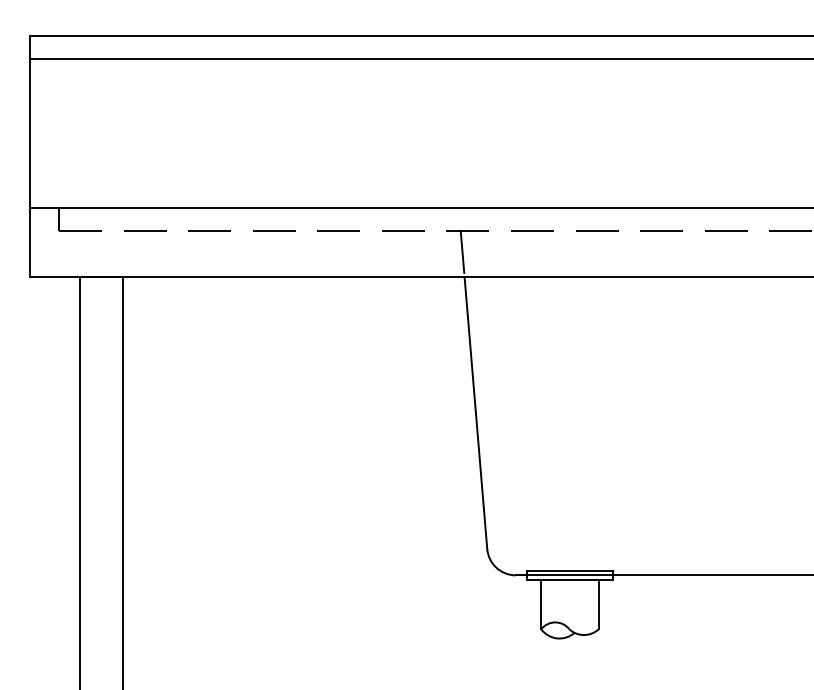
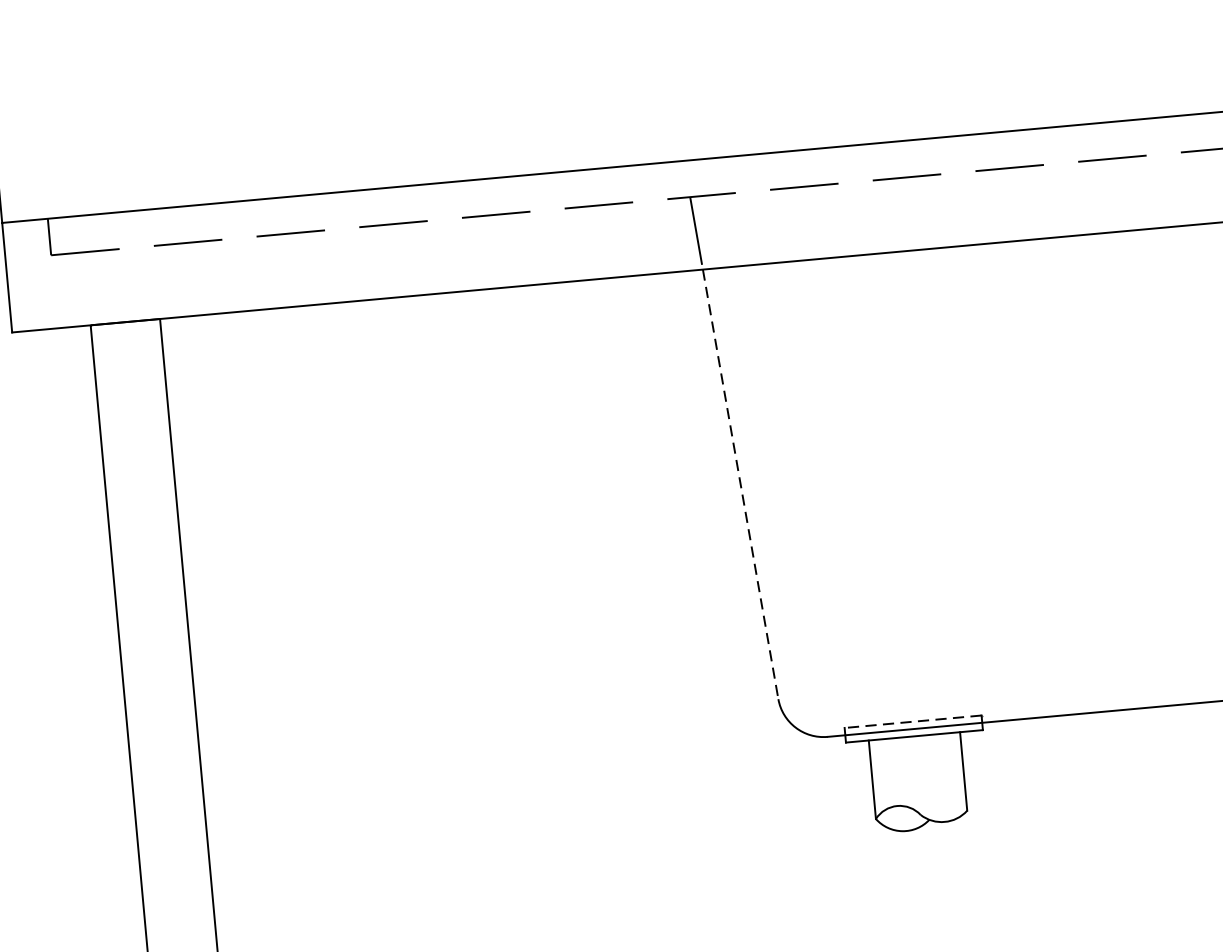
line: (475, 413) -> (740, 485), solid -> dashed
line: (569, 570) -> (912, 721), solid -> dashed

